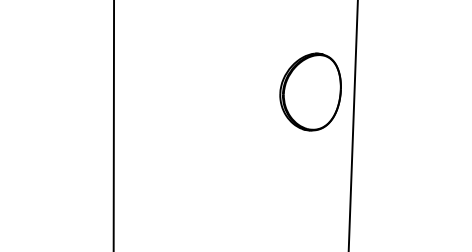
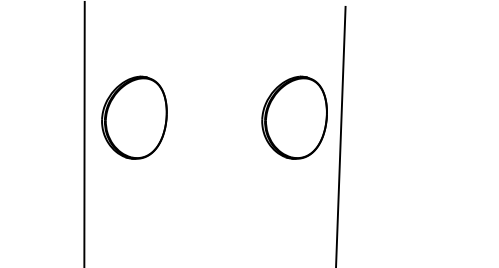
part: (160, 91) -> (134, 117), added

